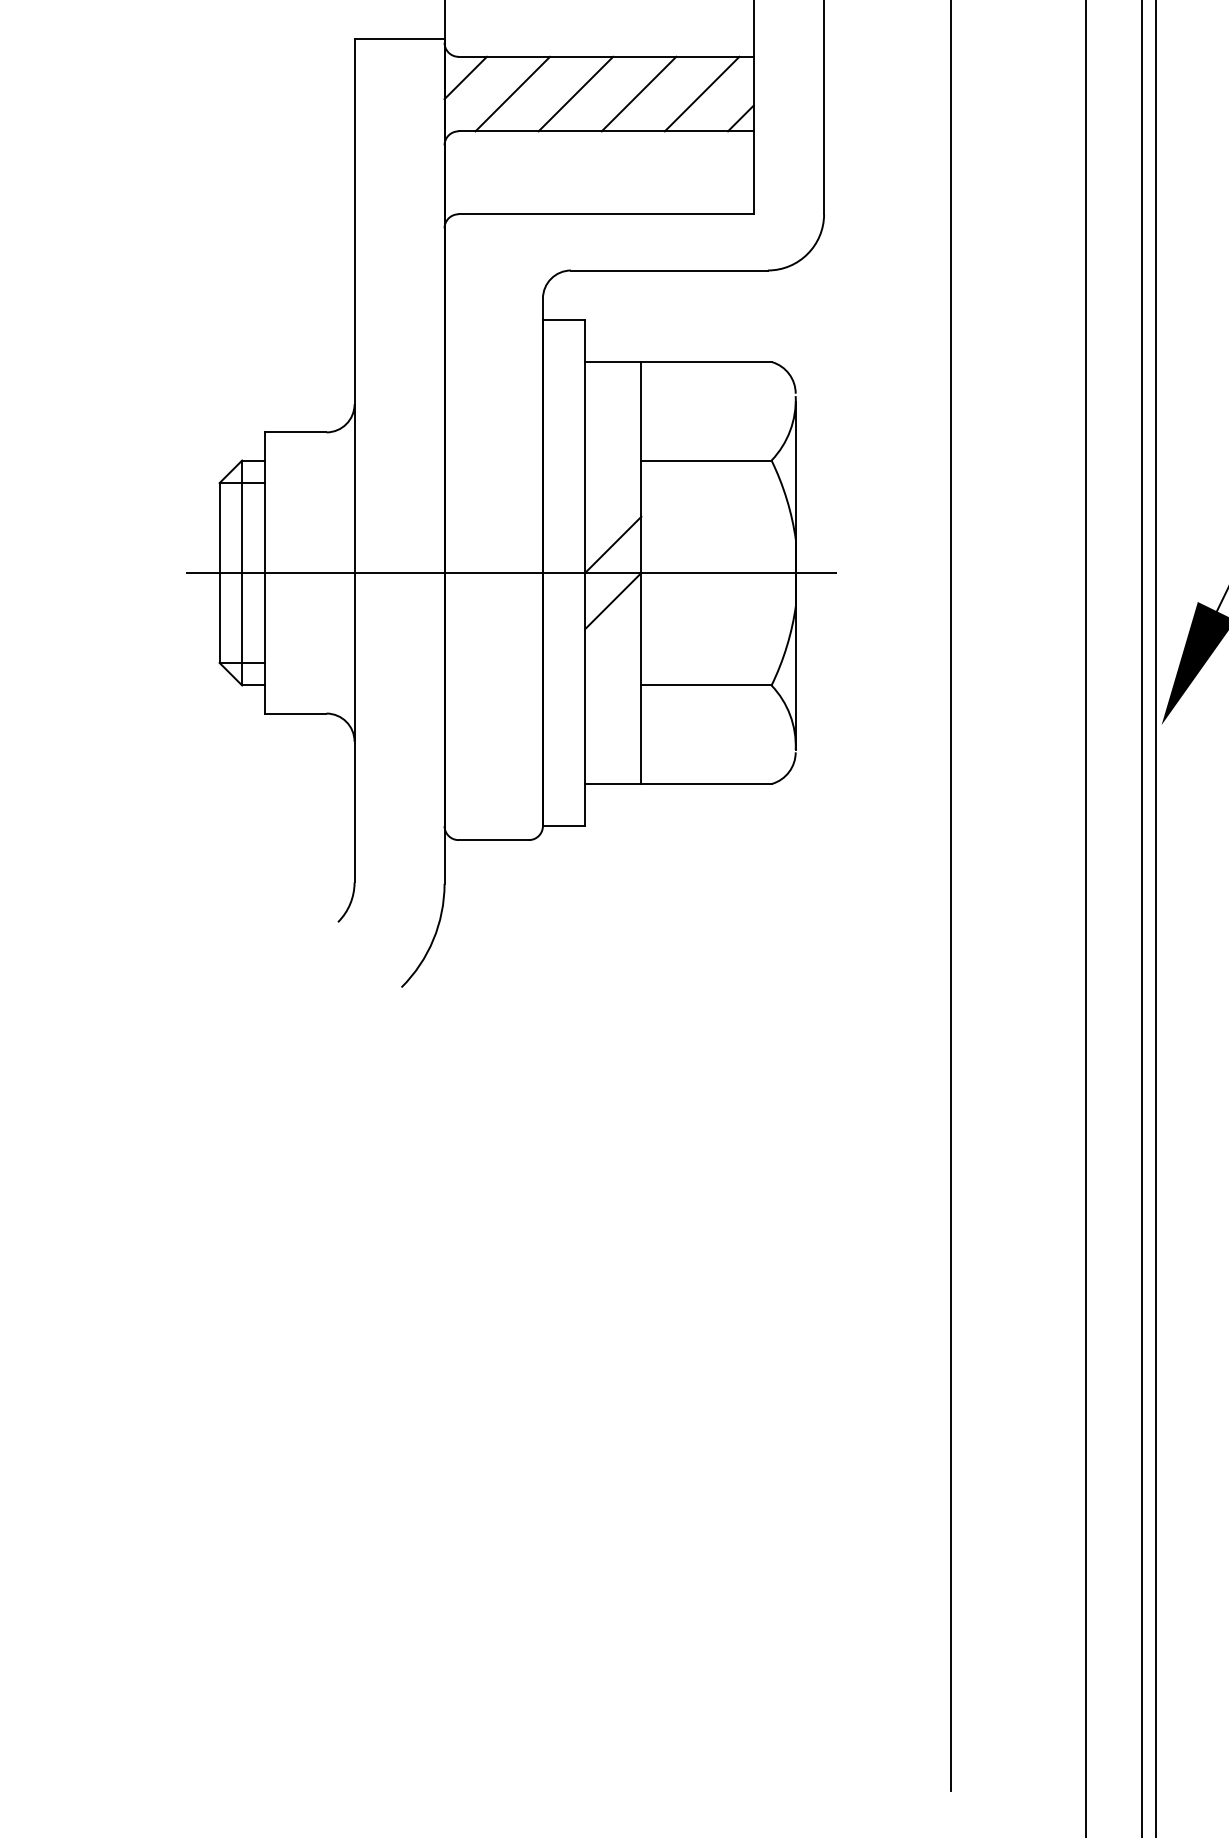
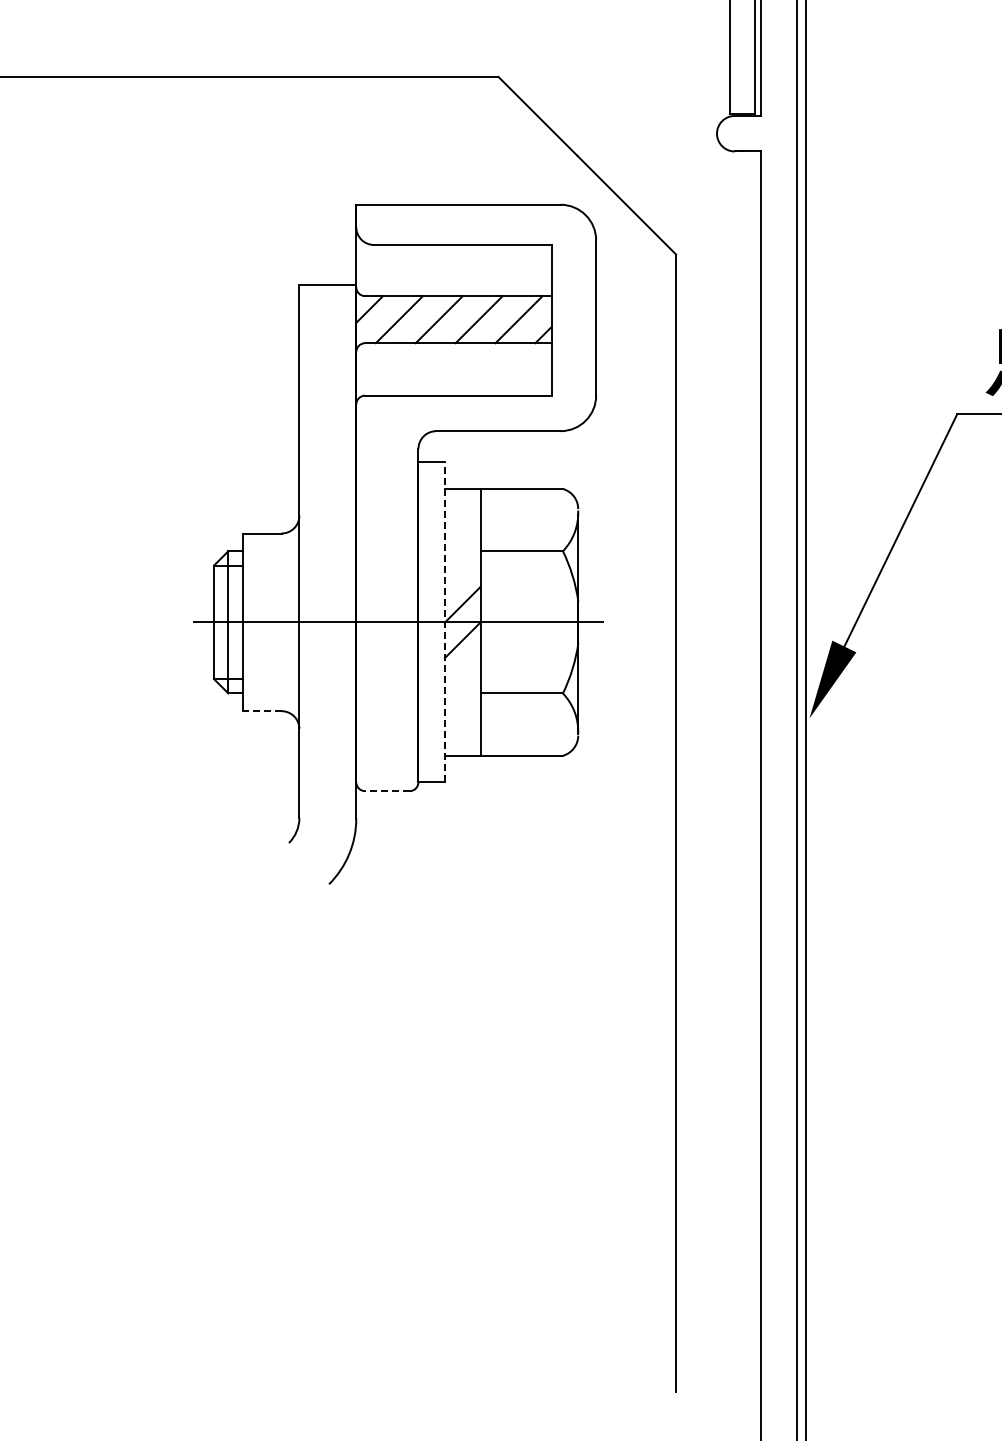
line: (585, 573) -> (445, 622), solid -> dashed
line: (296, 714) -> (262, 711), solid -> dashed
line: (492, 840) -> (386, 791), solid -> dashed

